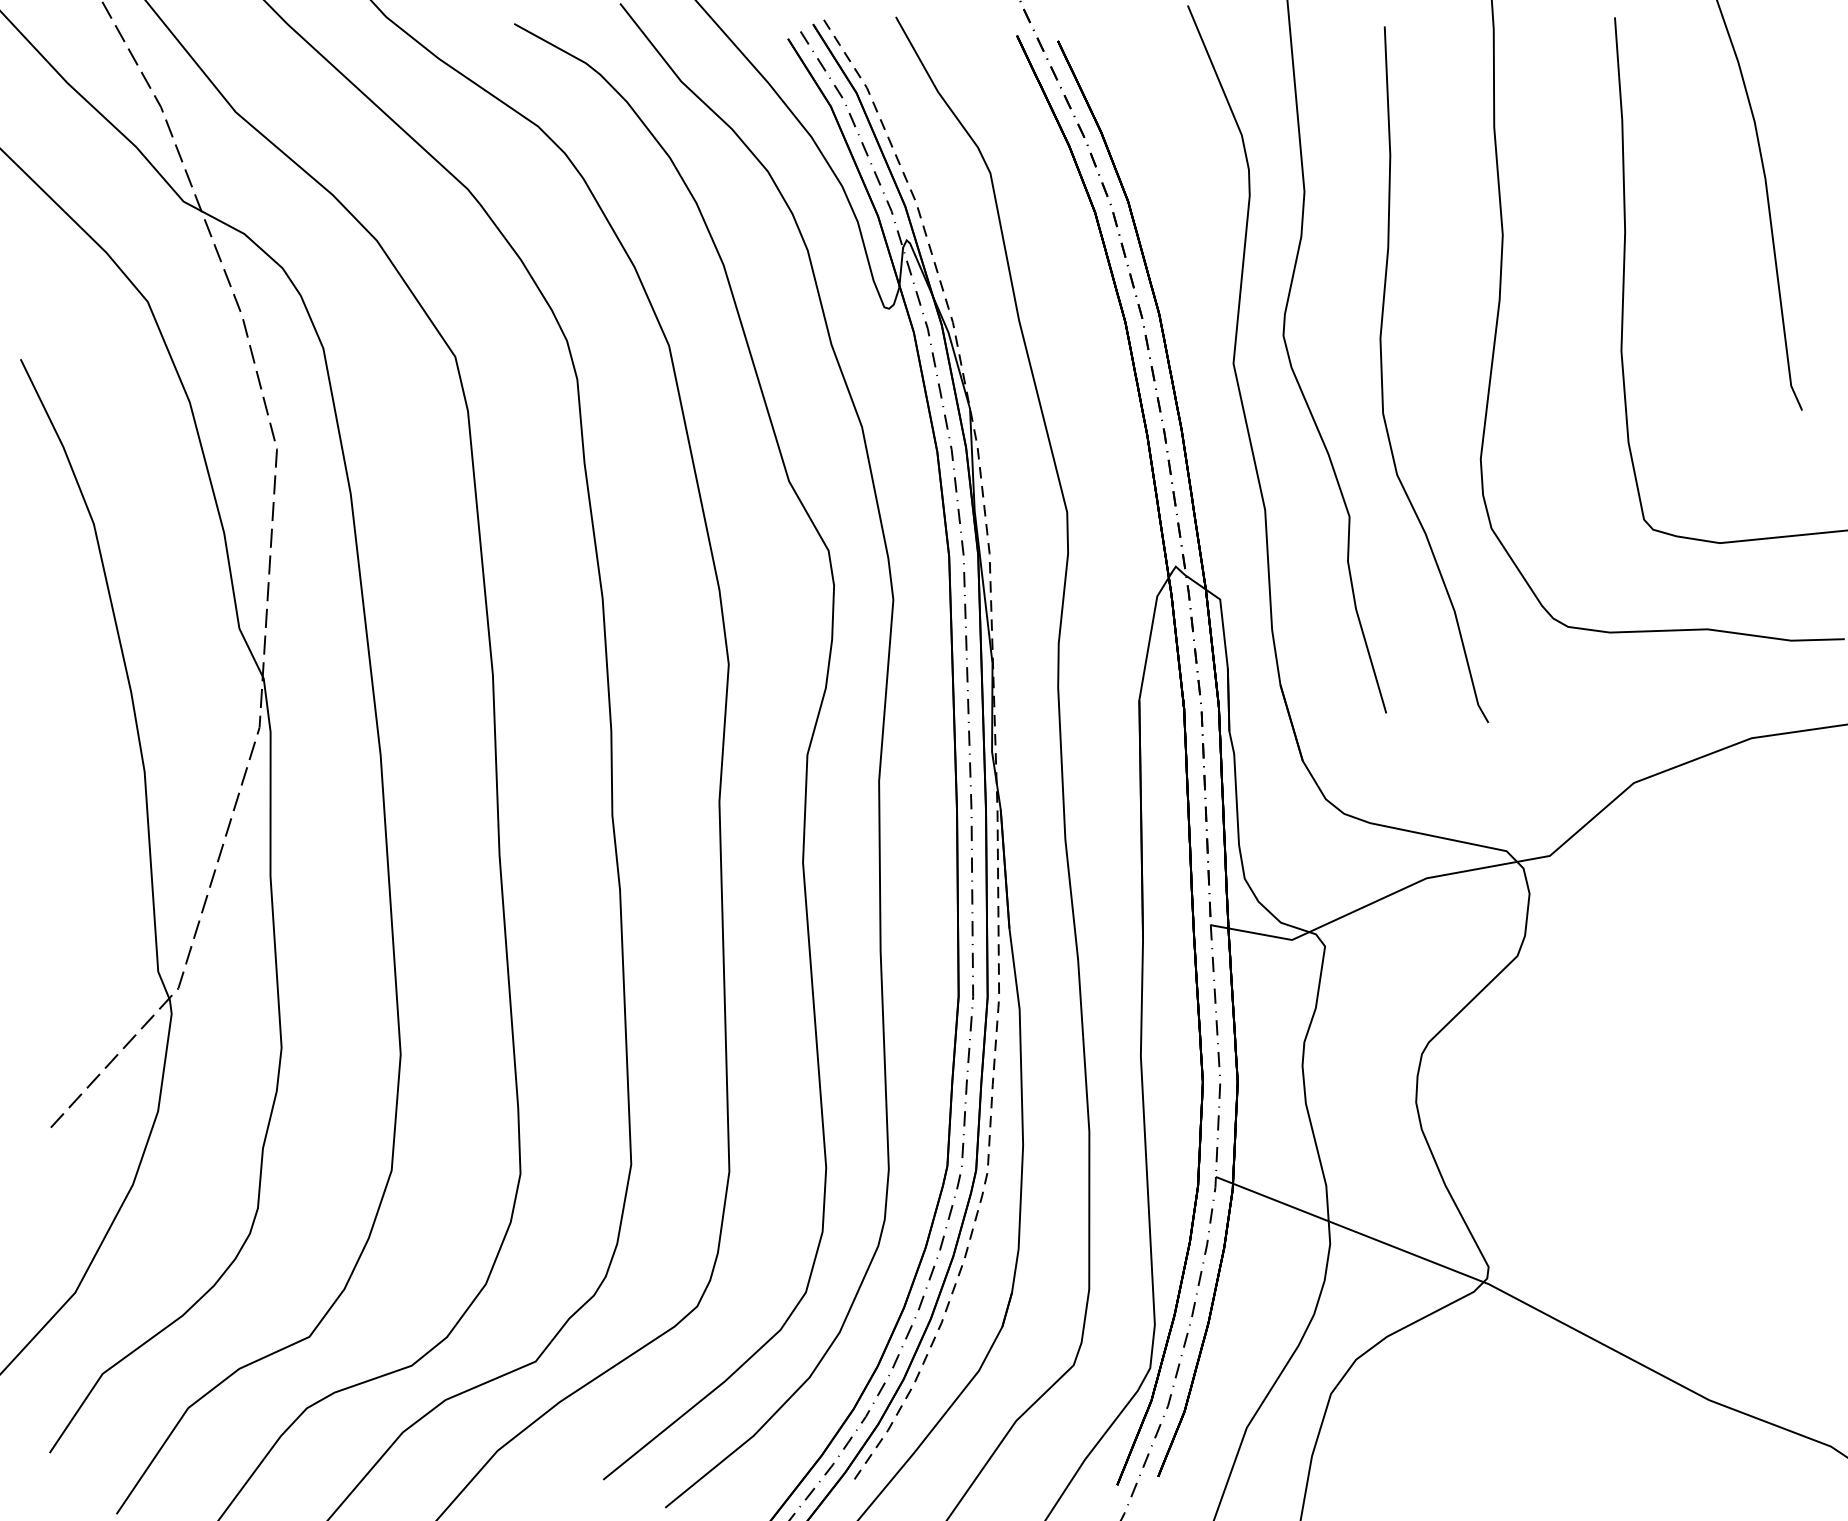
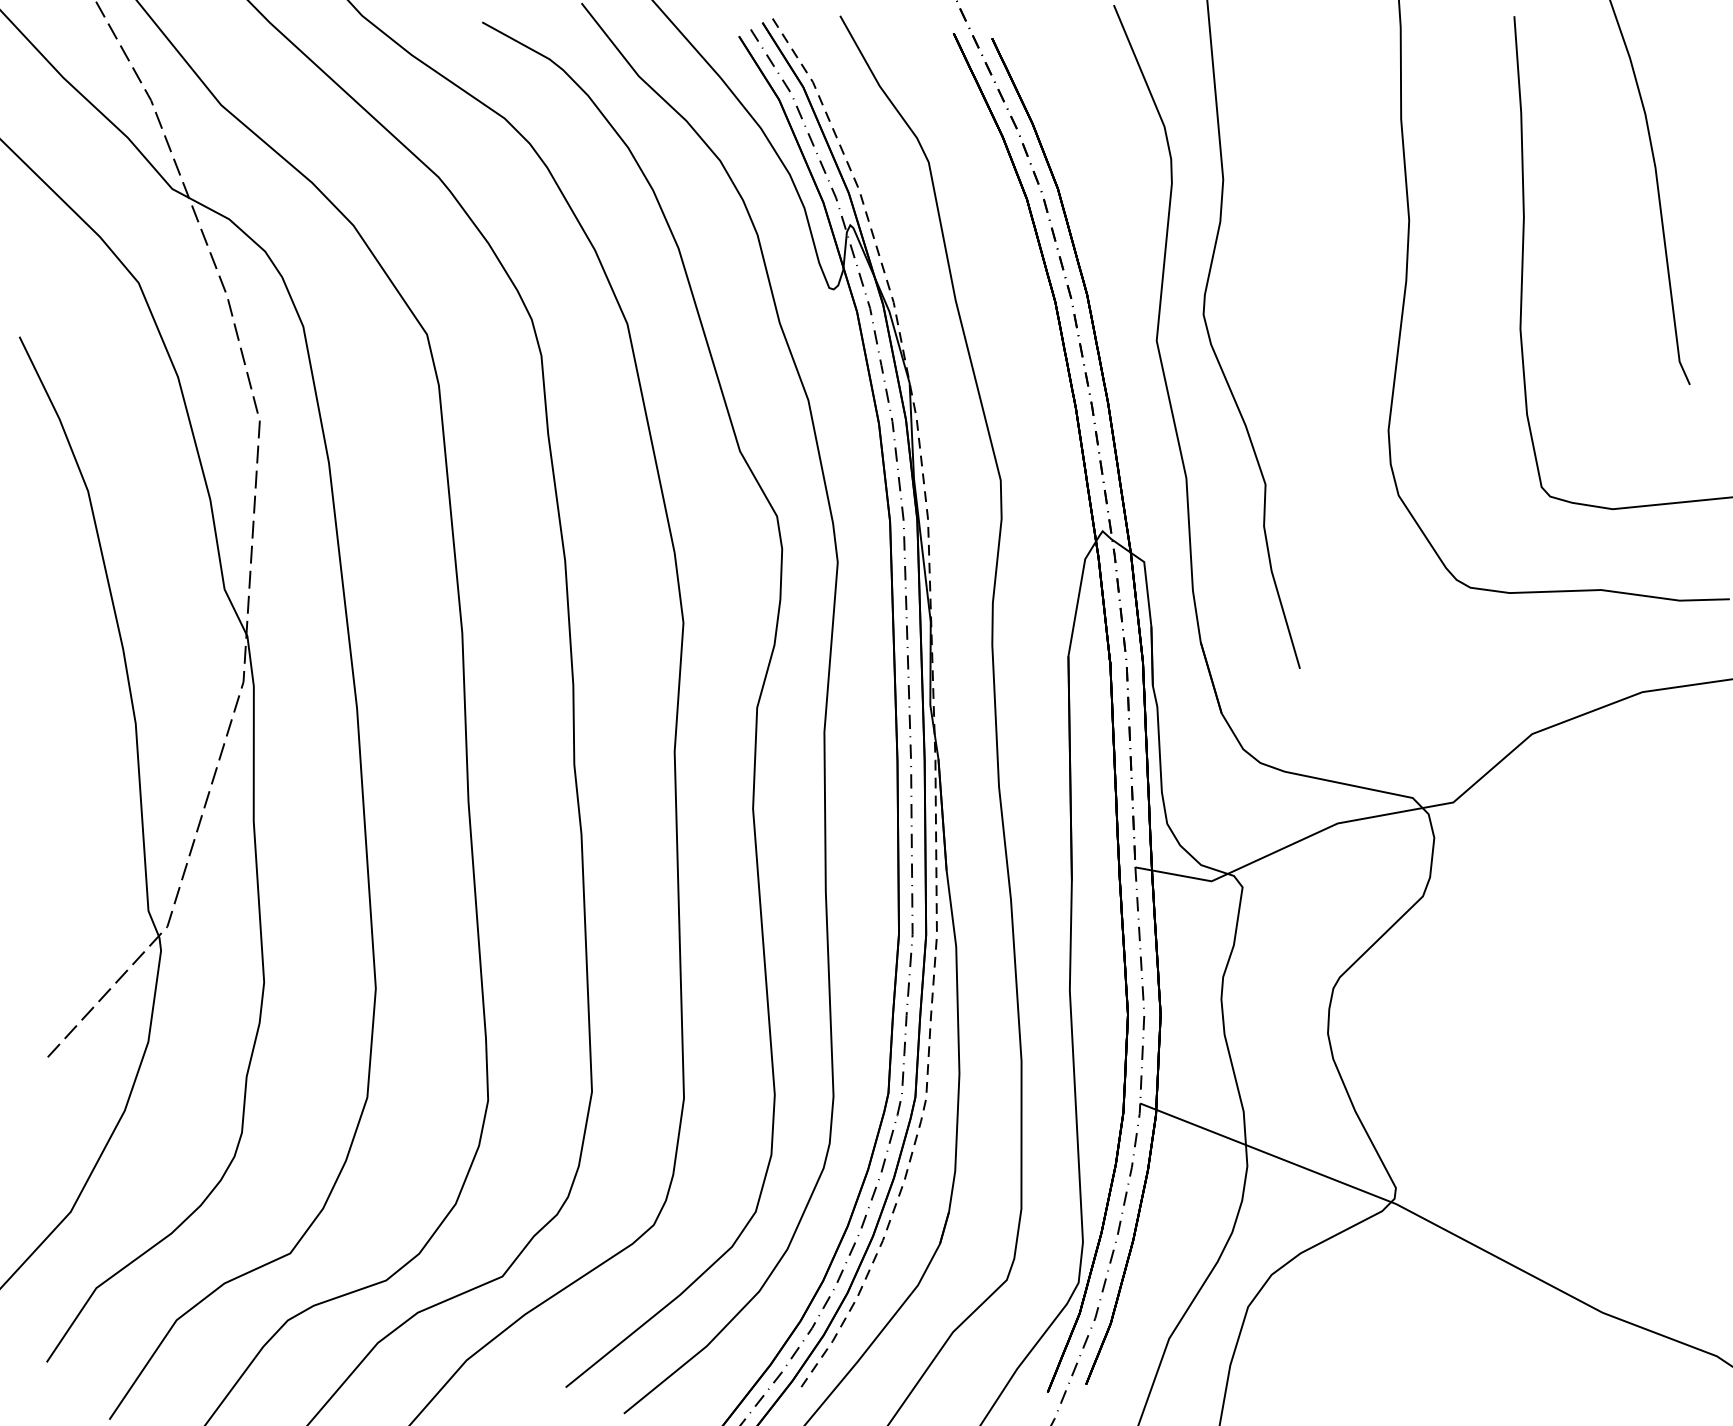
curve: (1382, 373) -> (1296, 350), removed

